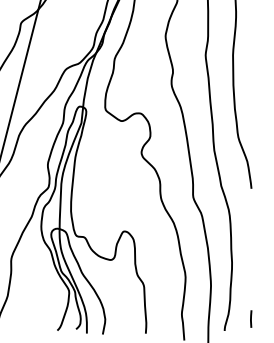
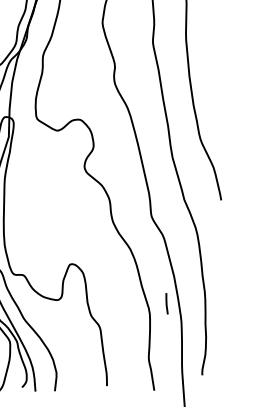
line: (251, 318) -> (167, 303), moved

